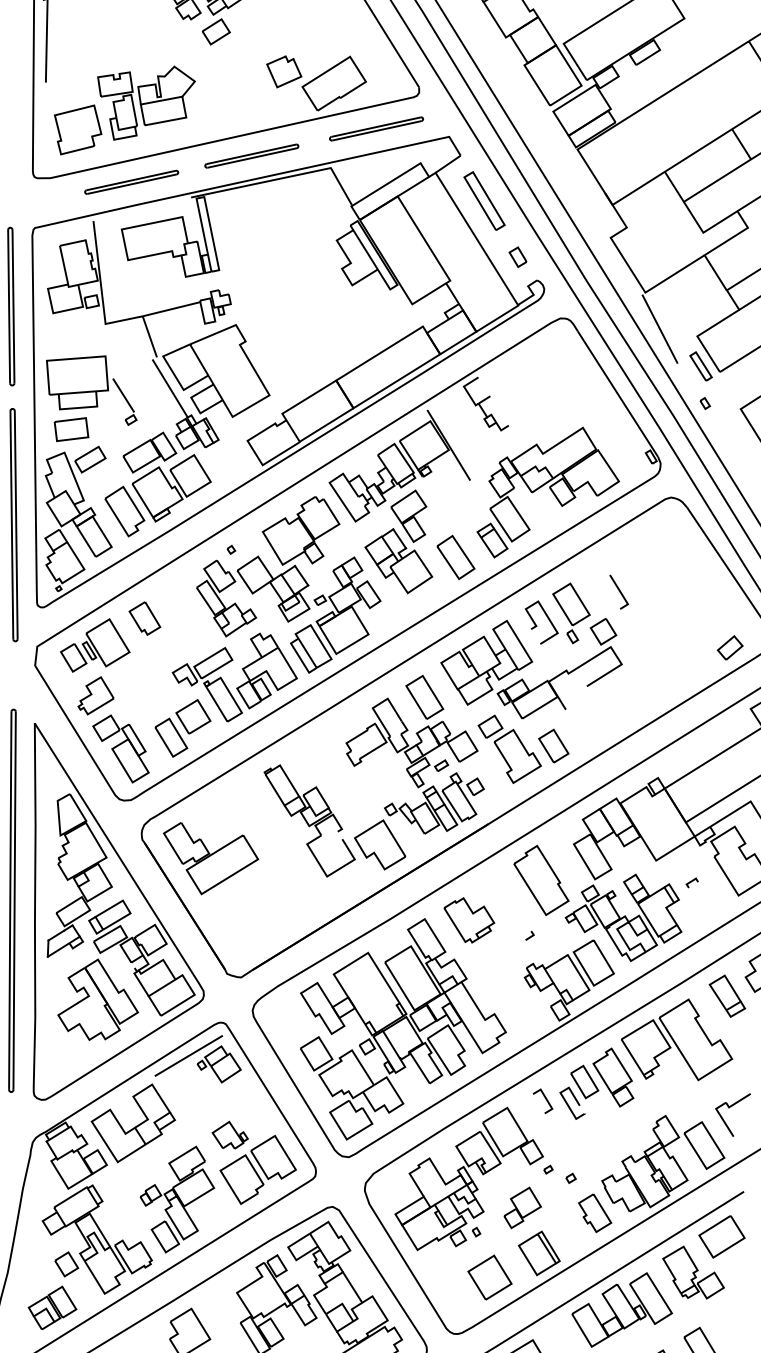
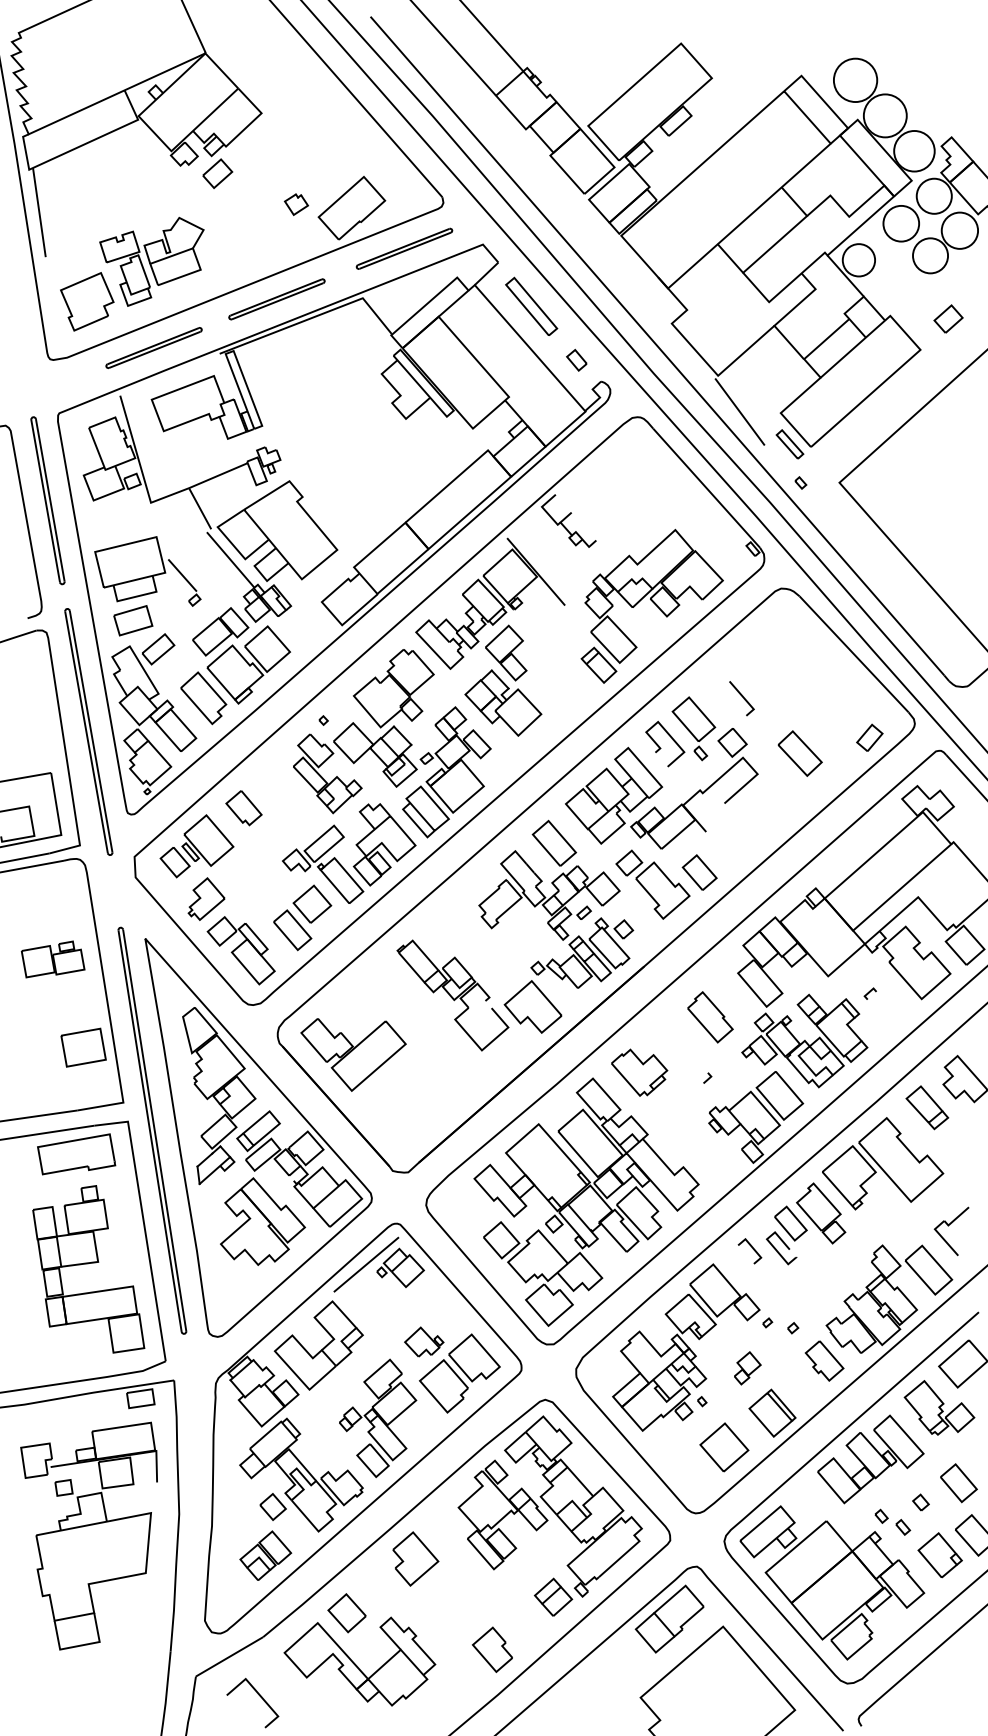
part: (284, 71) -> (296, 204), size x0.6
part: (455, 557) -> (799, 753), moved
part: (541, 880) -> (710, 1017), size x0.7
part: (523, 1208) -> (747, 1368), size x0.7

